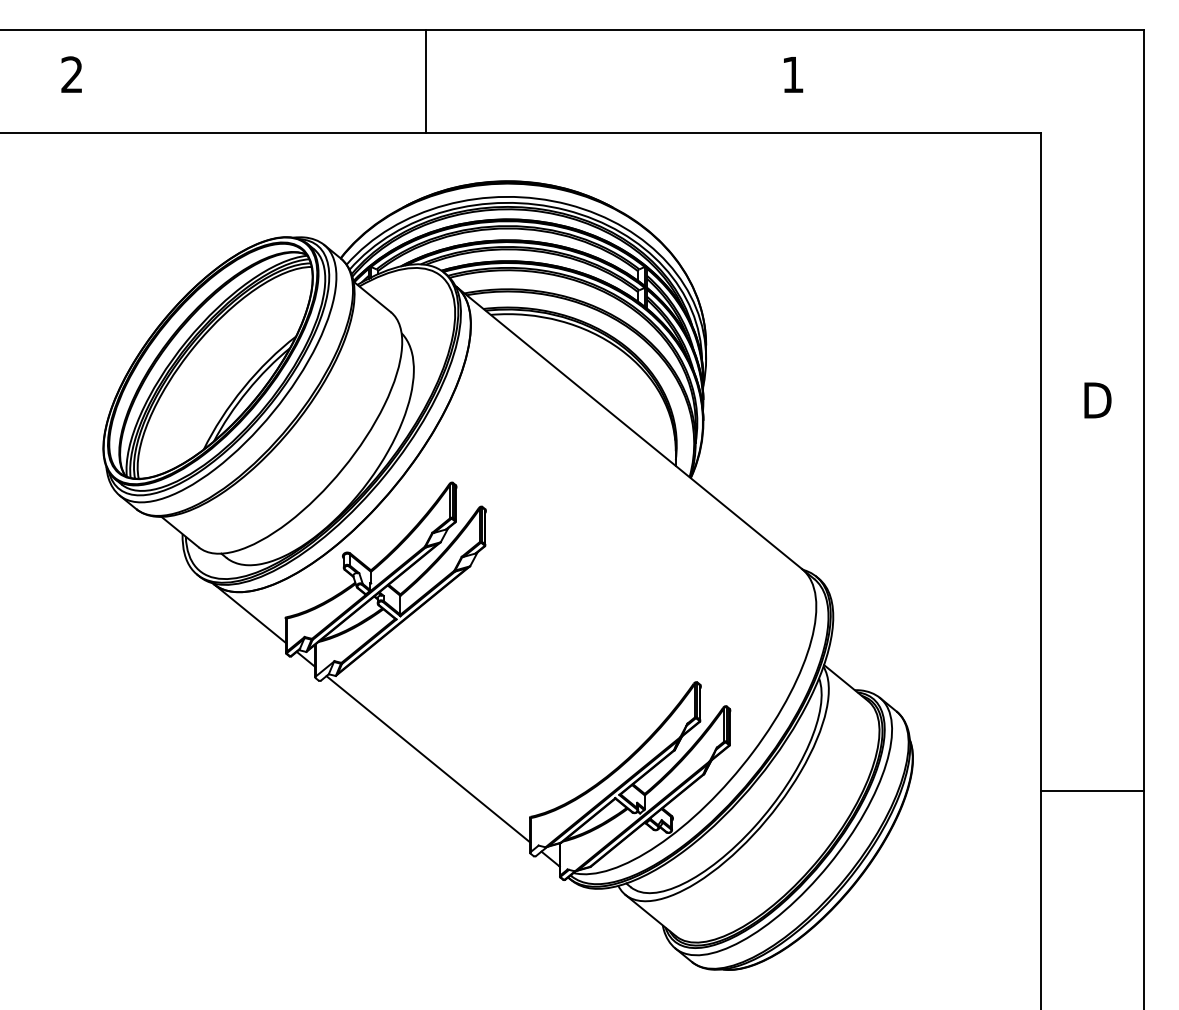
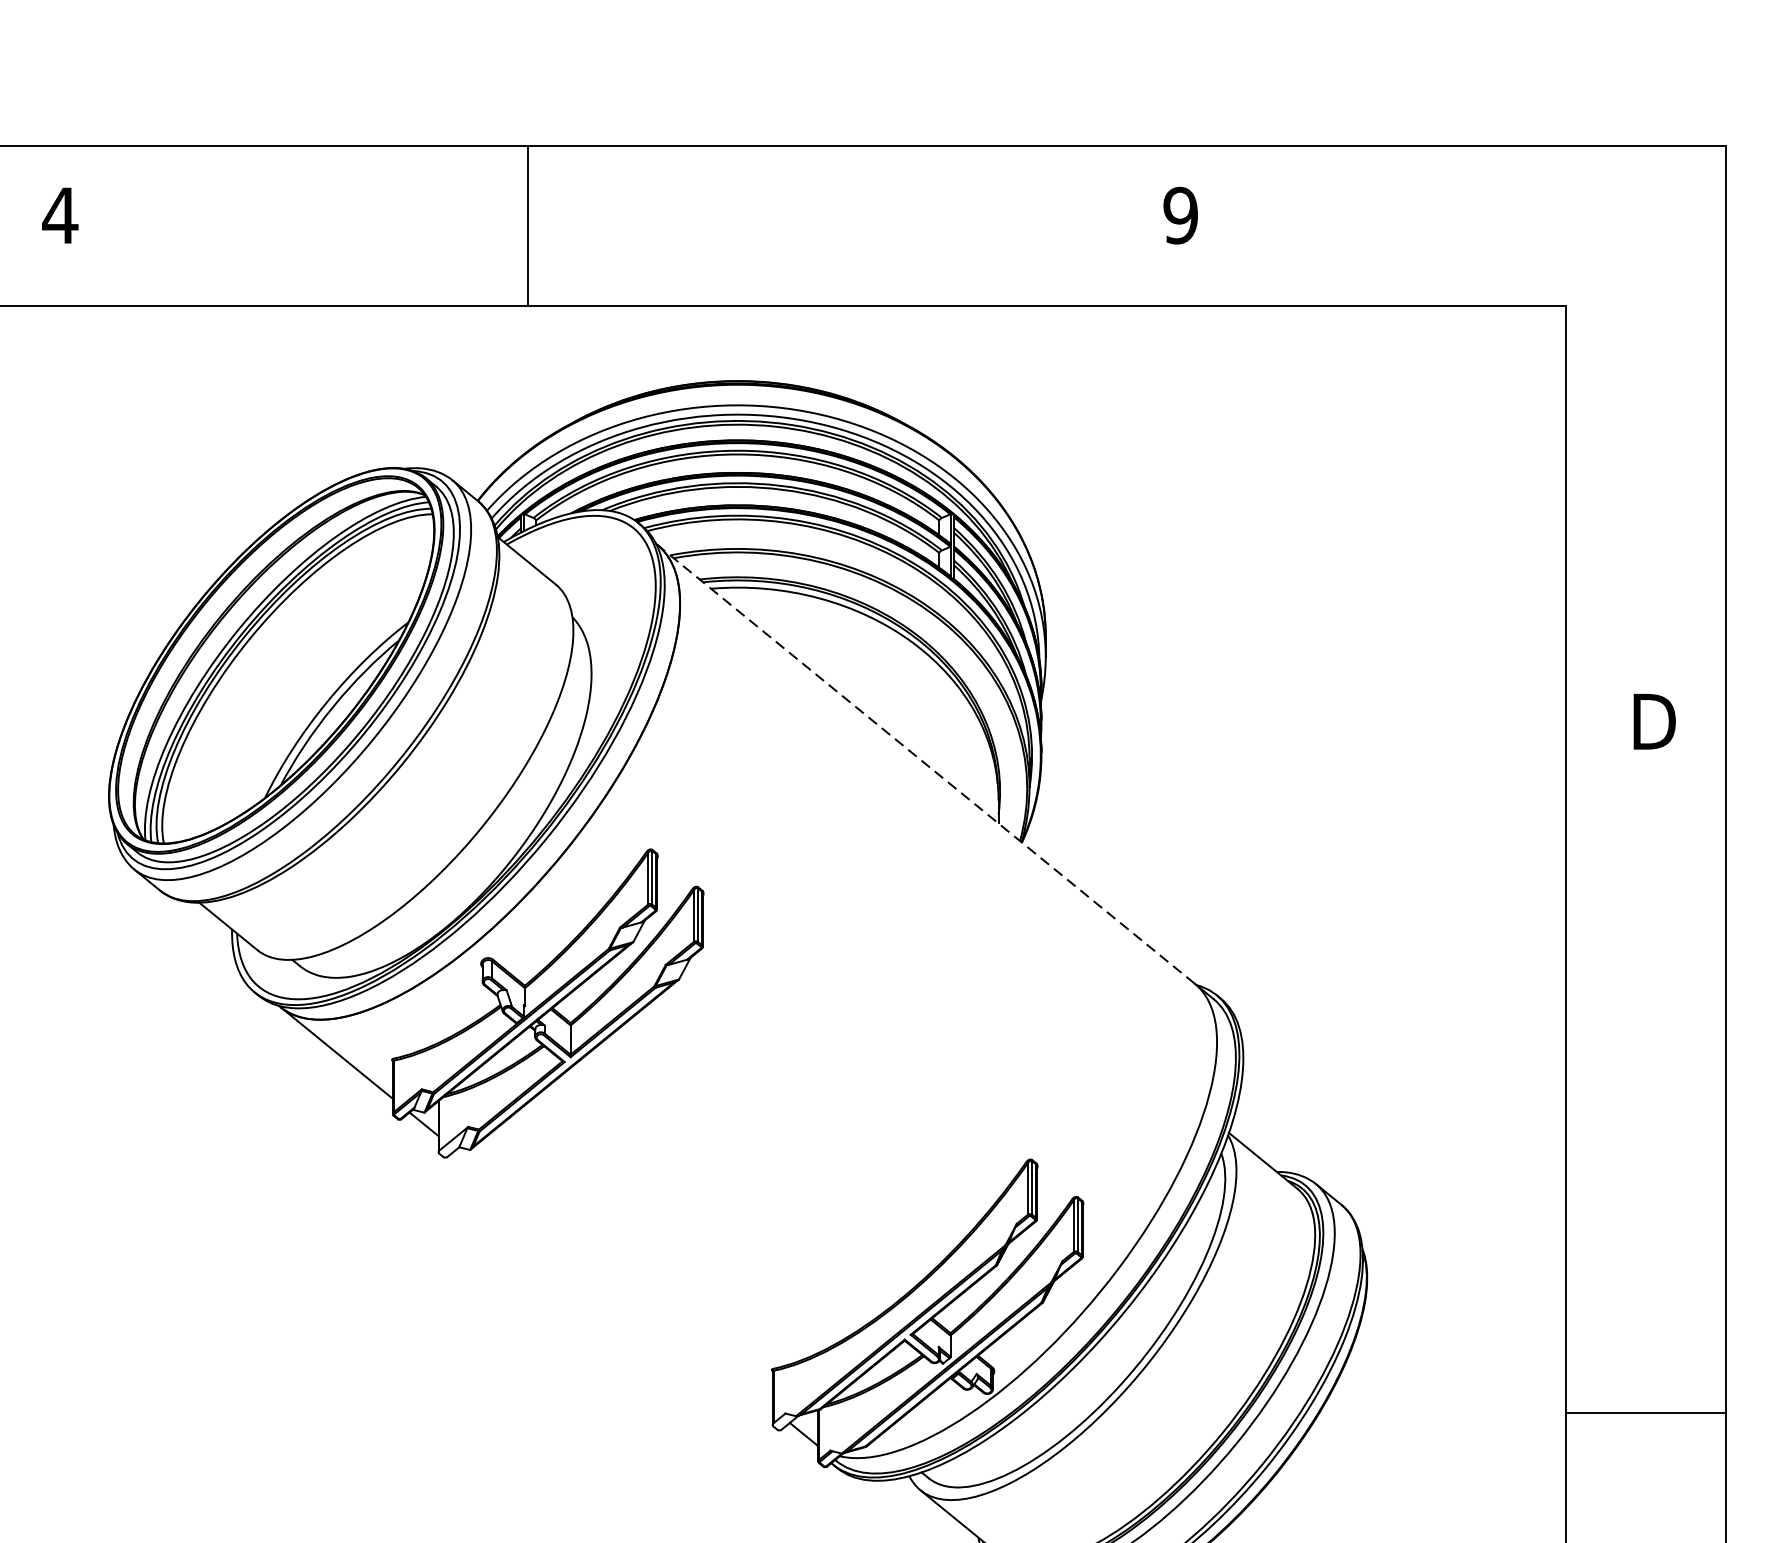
text: (71, 74) -> (59, 215), 2 -> 4
text: (792, 74) -> (1179, 215), 1 -> 9
line: (426, 81) -> (528, 226), moved
line: (628, 427) -> (925, 763), solid -> dashed
line: (428, 759) -> (614, 1279), removed
line: (1092, 791) -> (1646, 1413), moved

